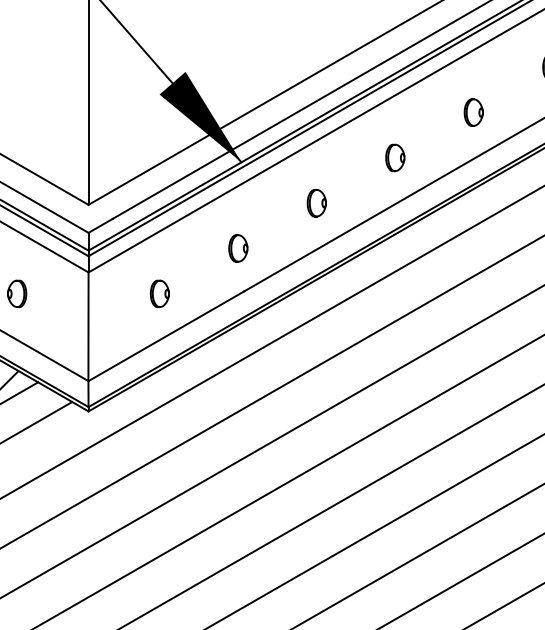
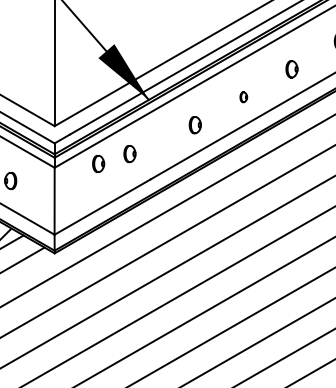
part: (395, 158) -> (243, 97), size x0.6
part: (237, 249) -> (129, 154), moved
part: (159, 293) -> (98, 163), moved

